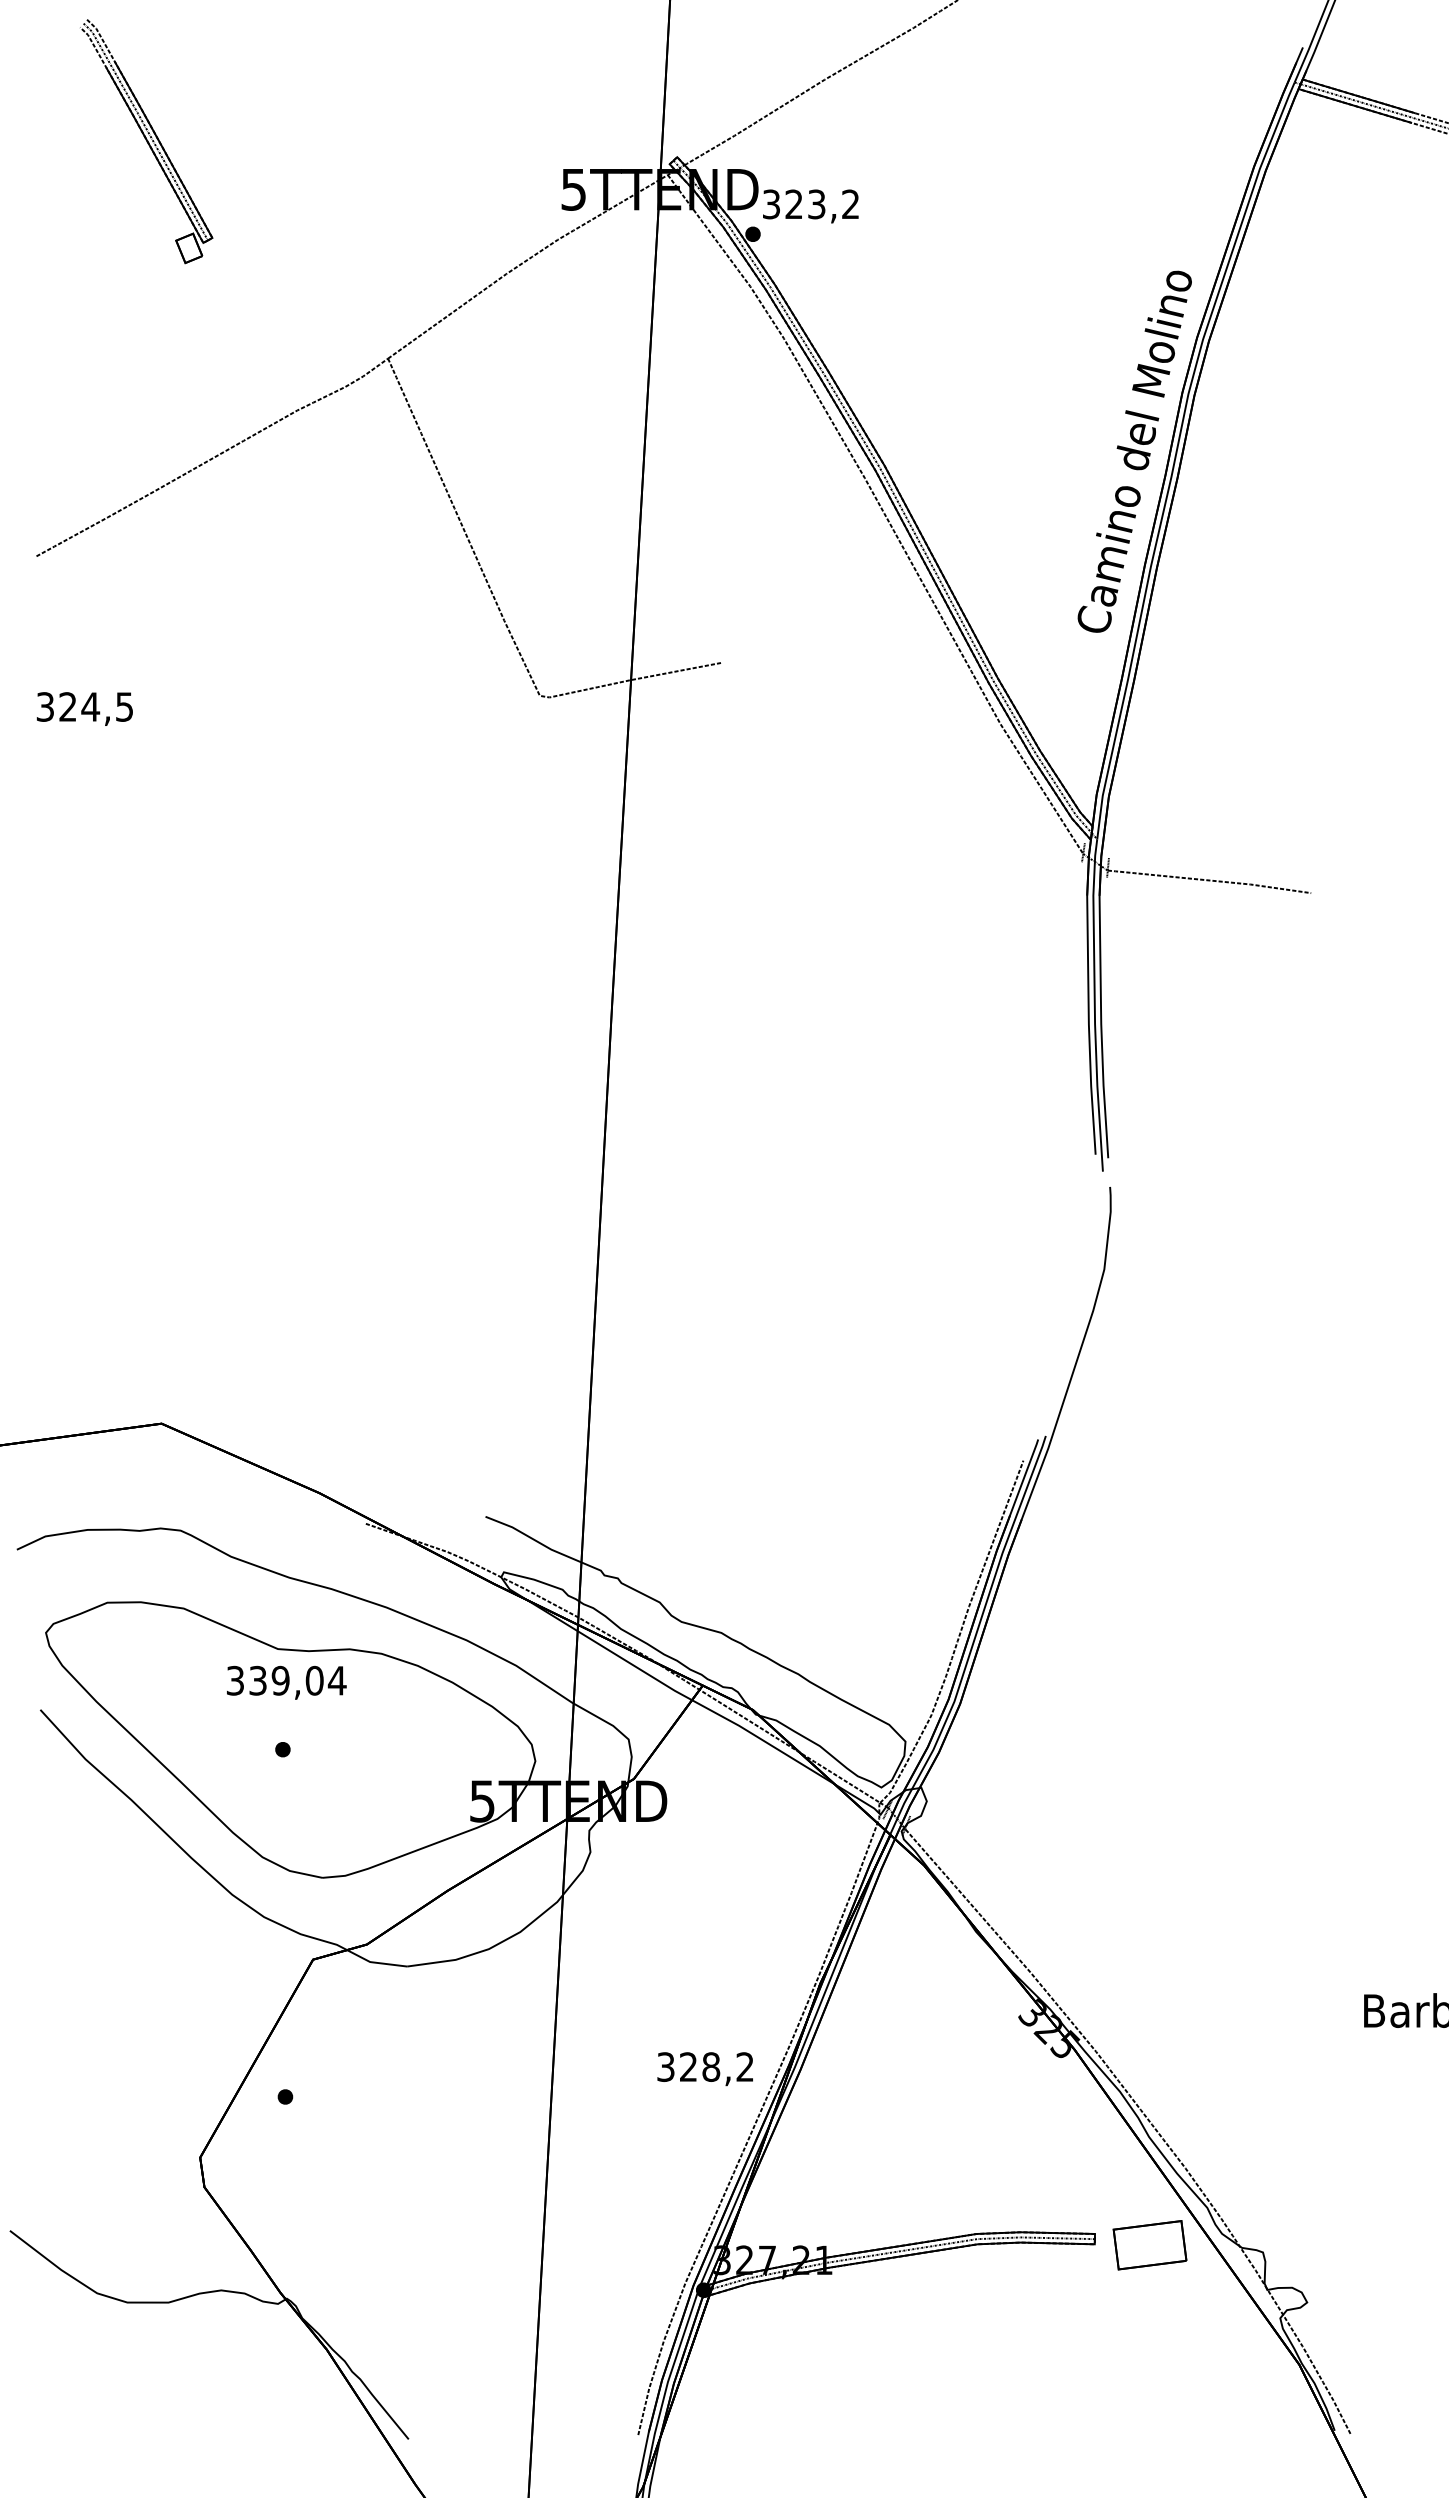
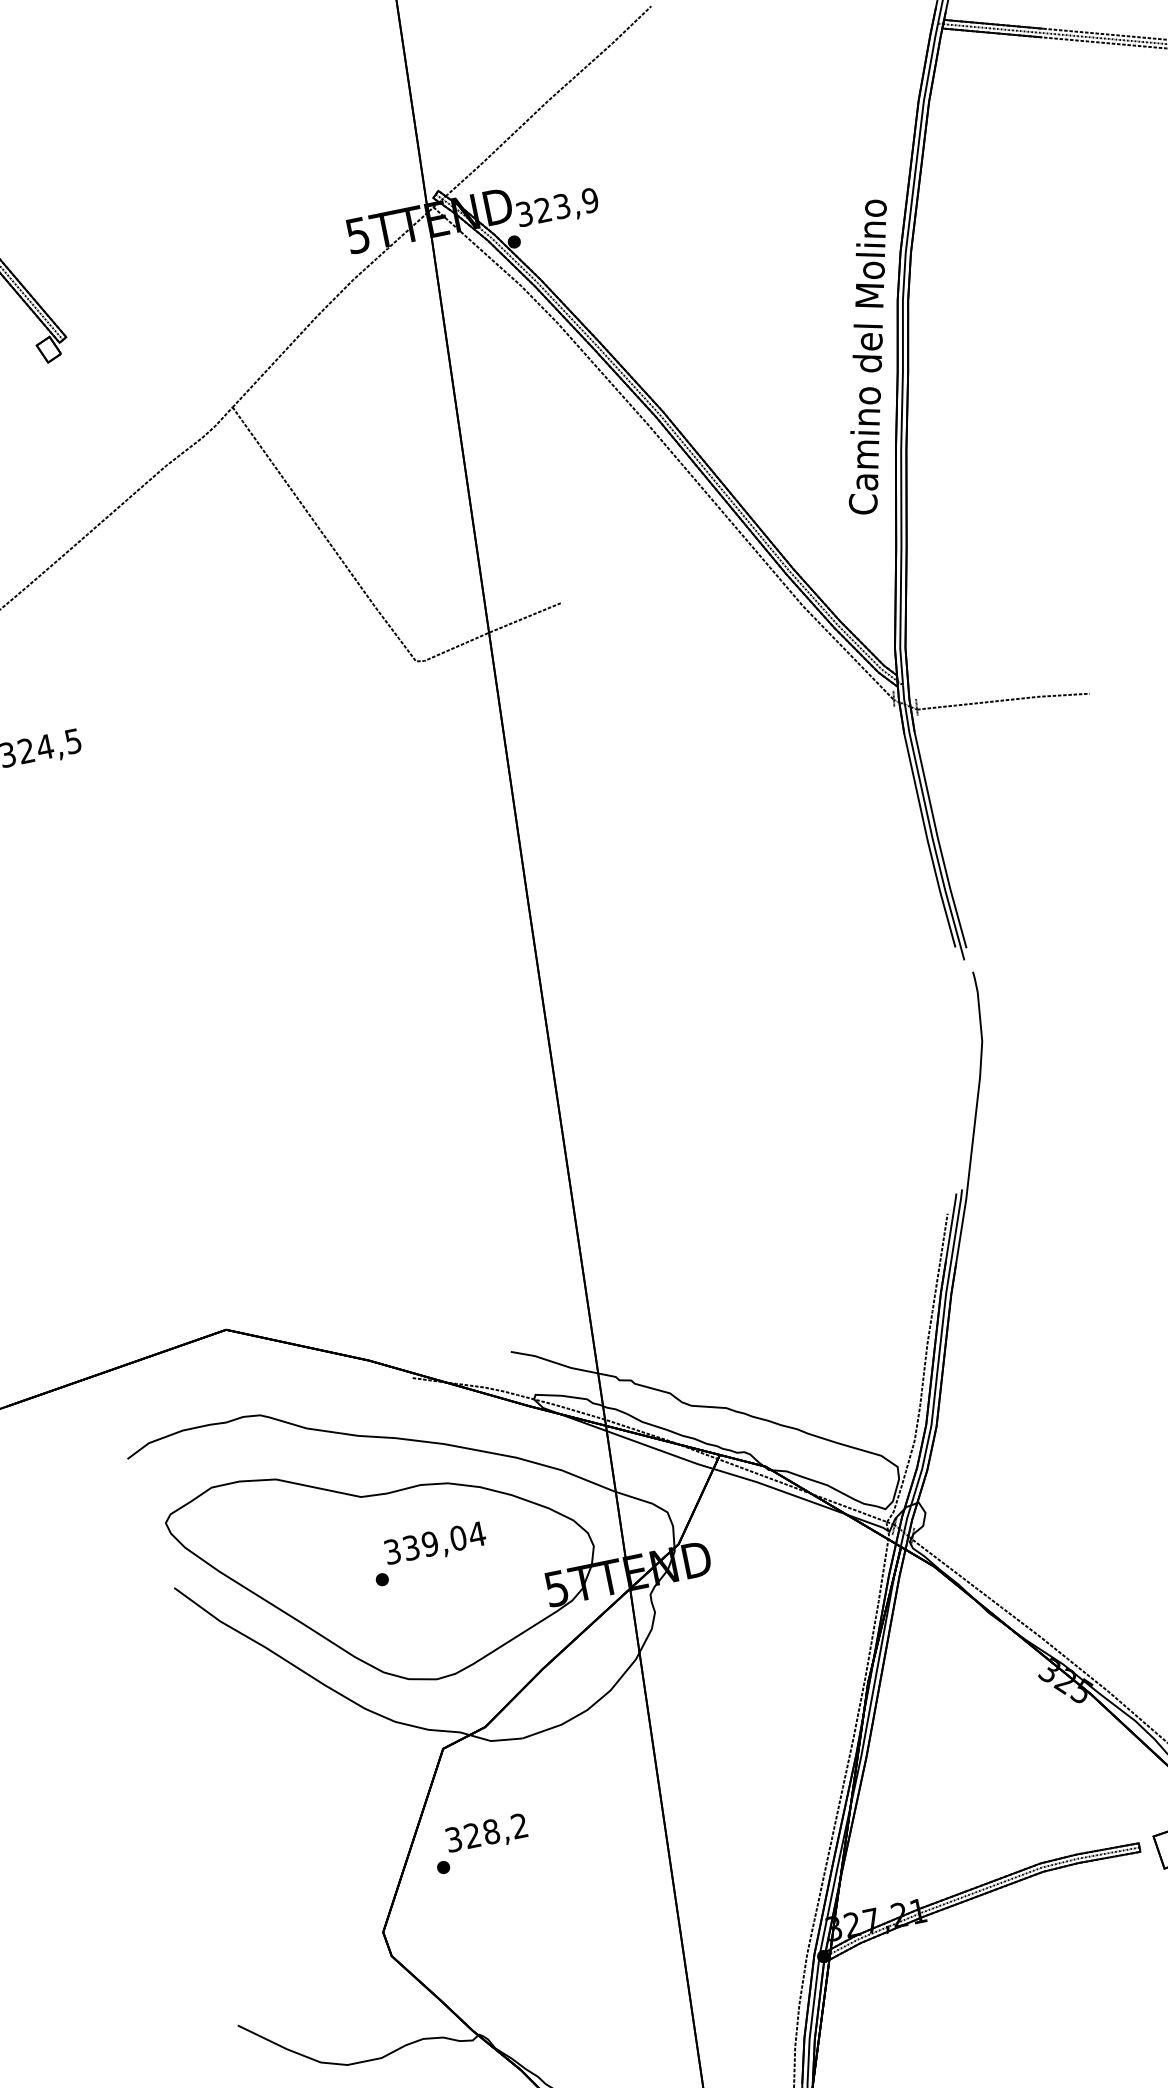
text: (850, 204) -> (590, 200), 323,2 -> 323,9
text: (286, 1682) -> (435, 1544), moved
text: (704, 2069) -> (486, 1834), moved

